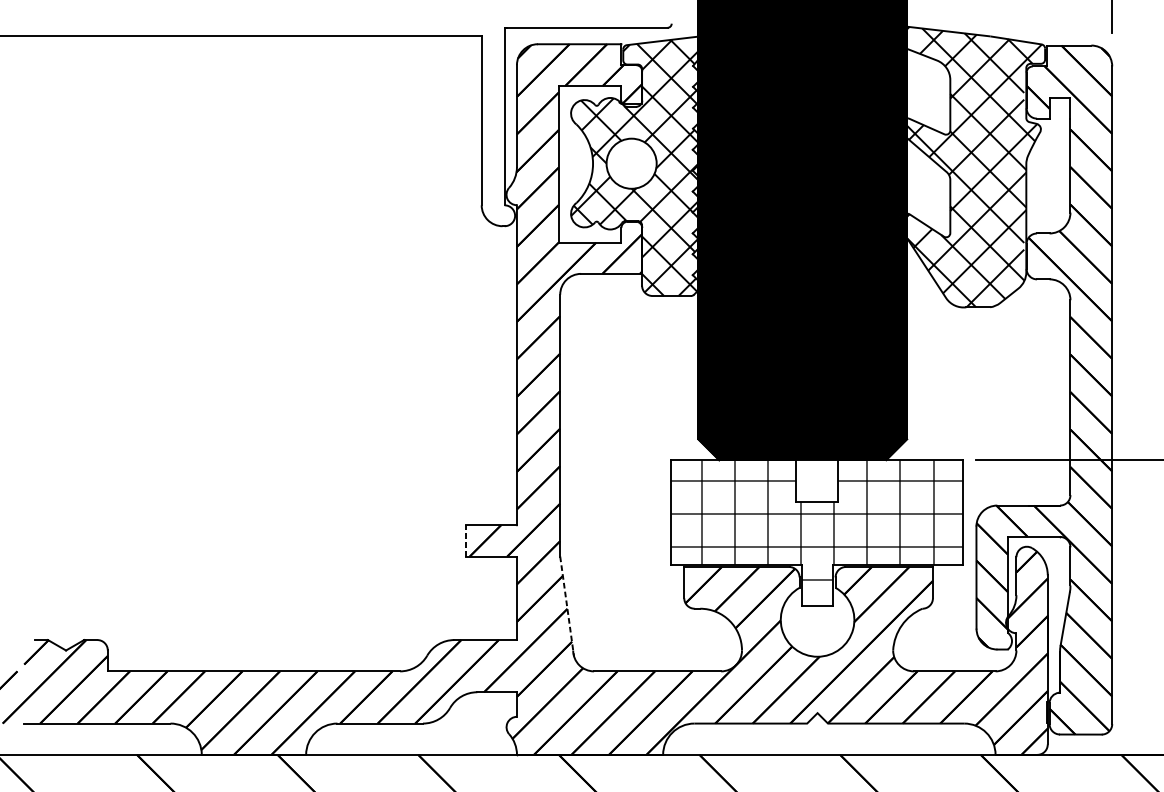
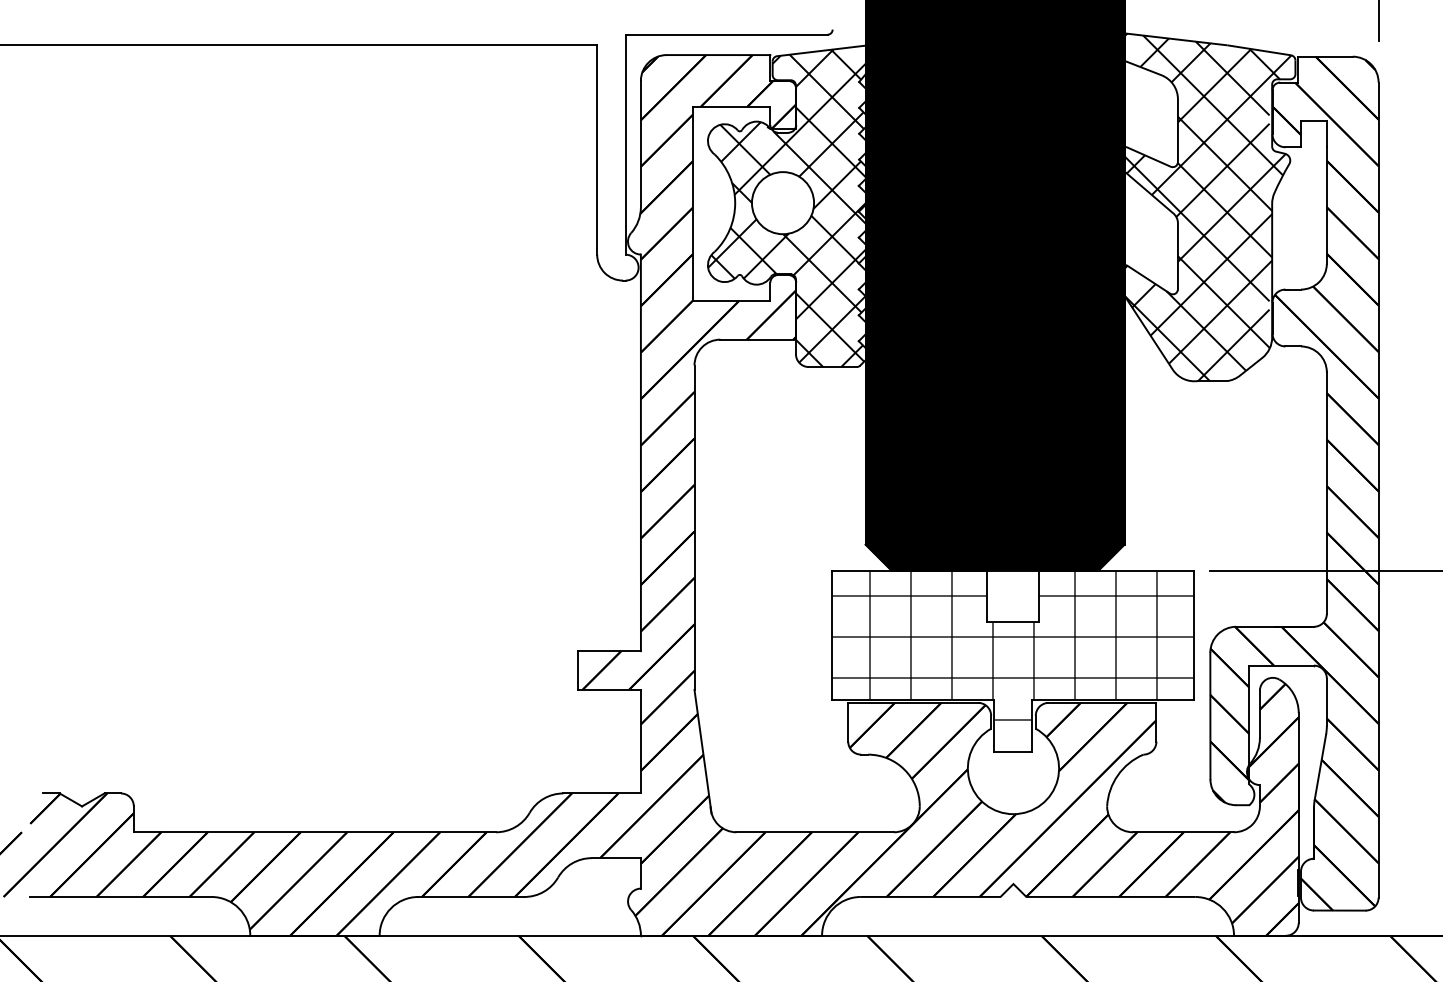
line: (466, 540) -> (578, 670), dashed -> solid
line: (567, 607) -> (703, 752), dashed -> solid

